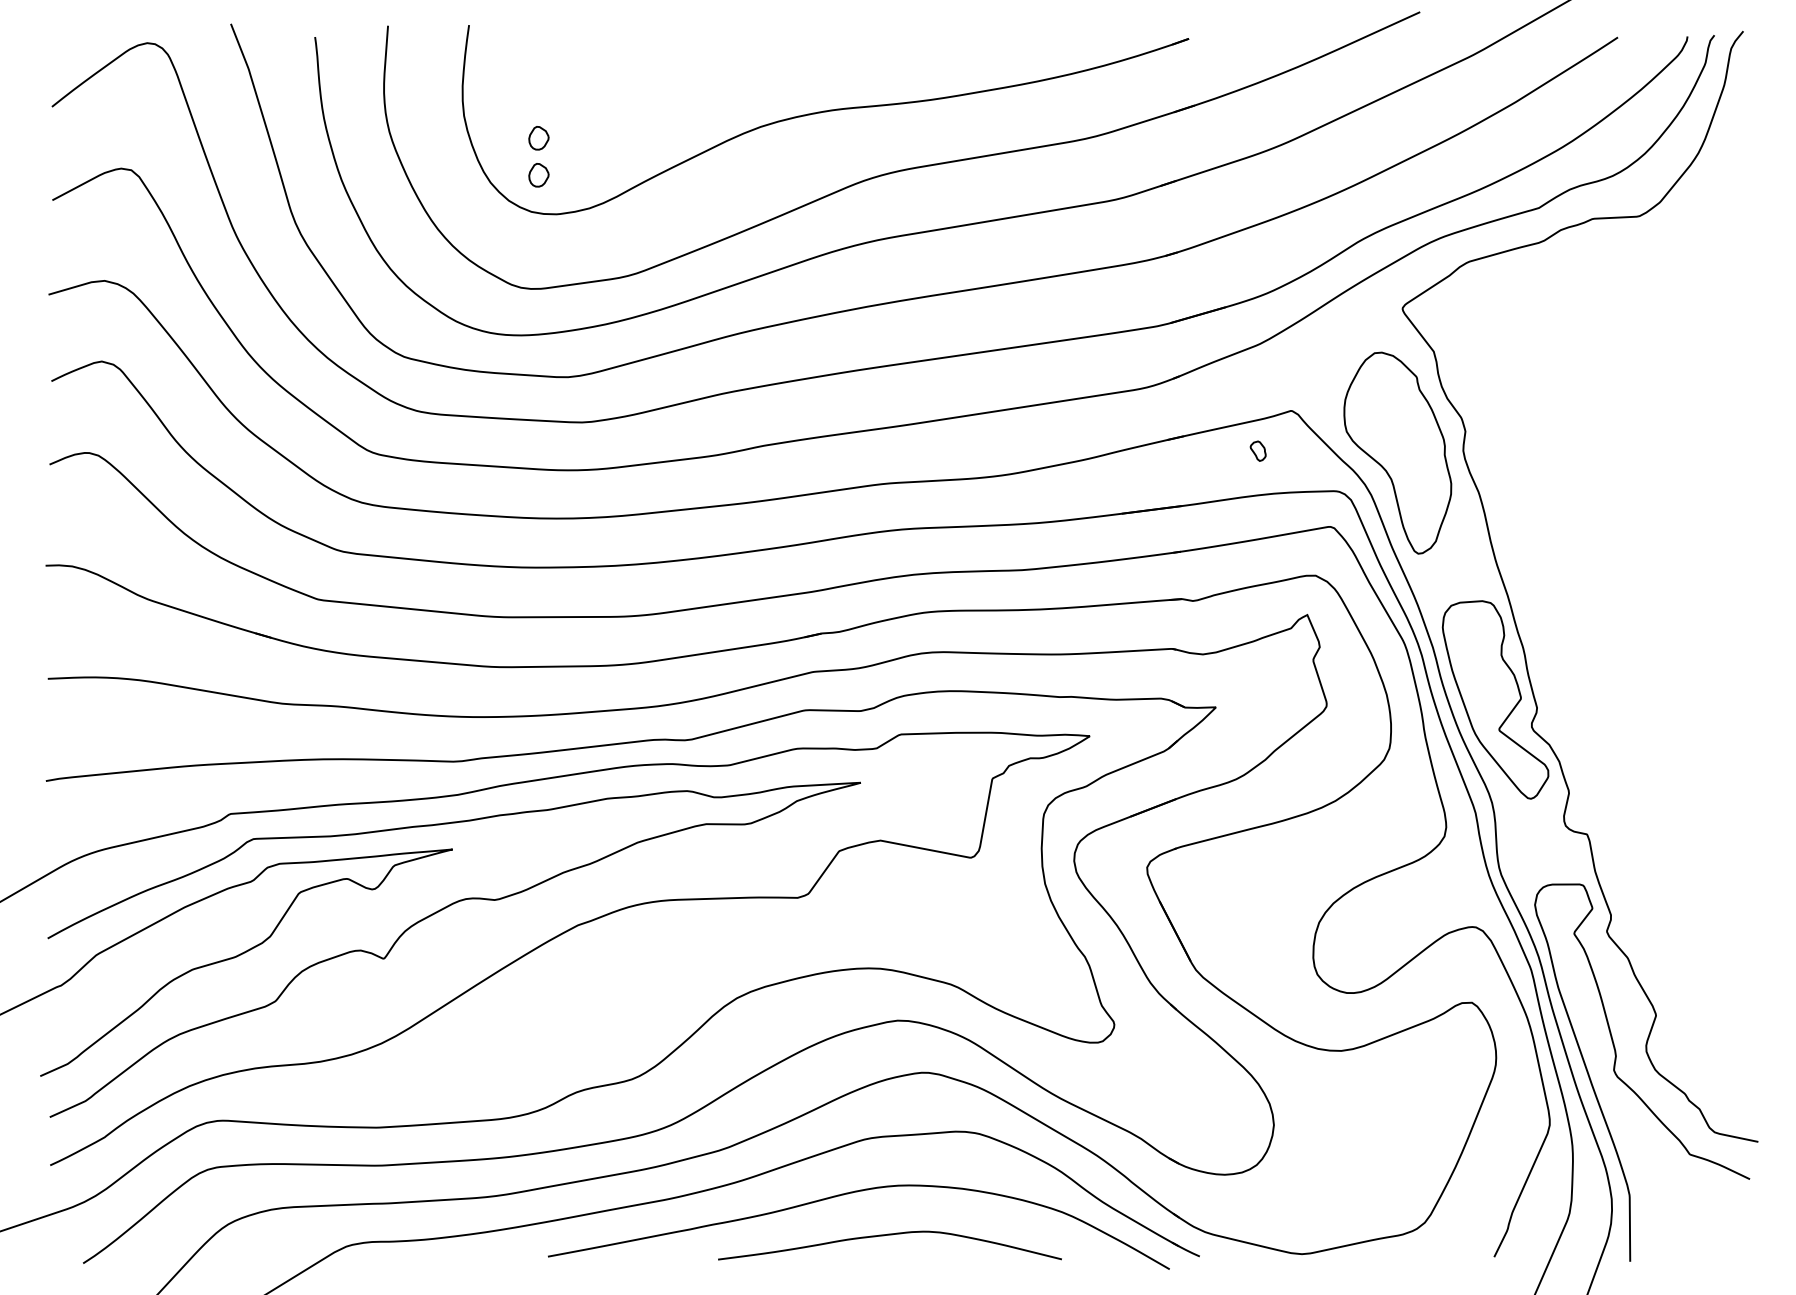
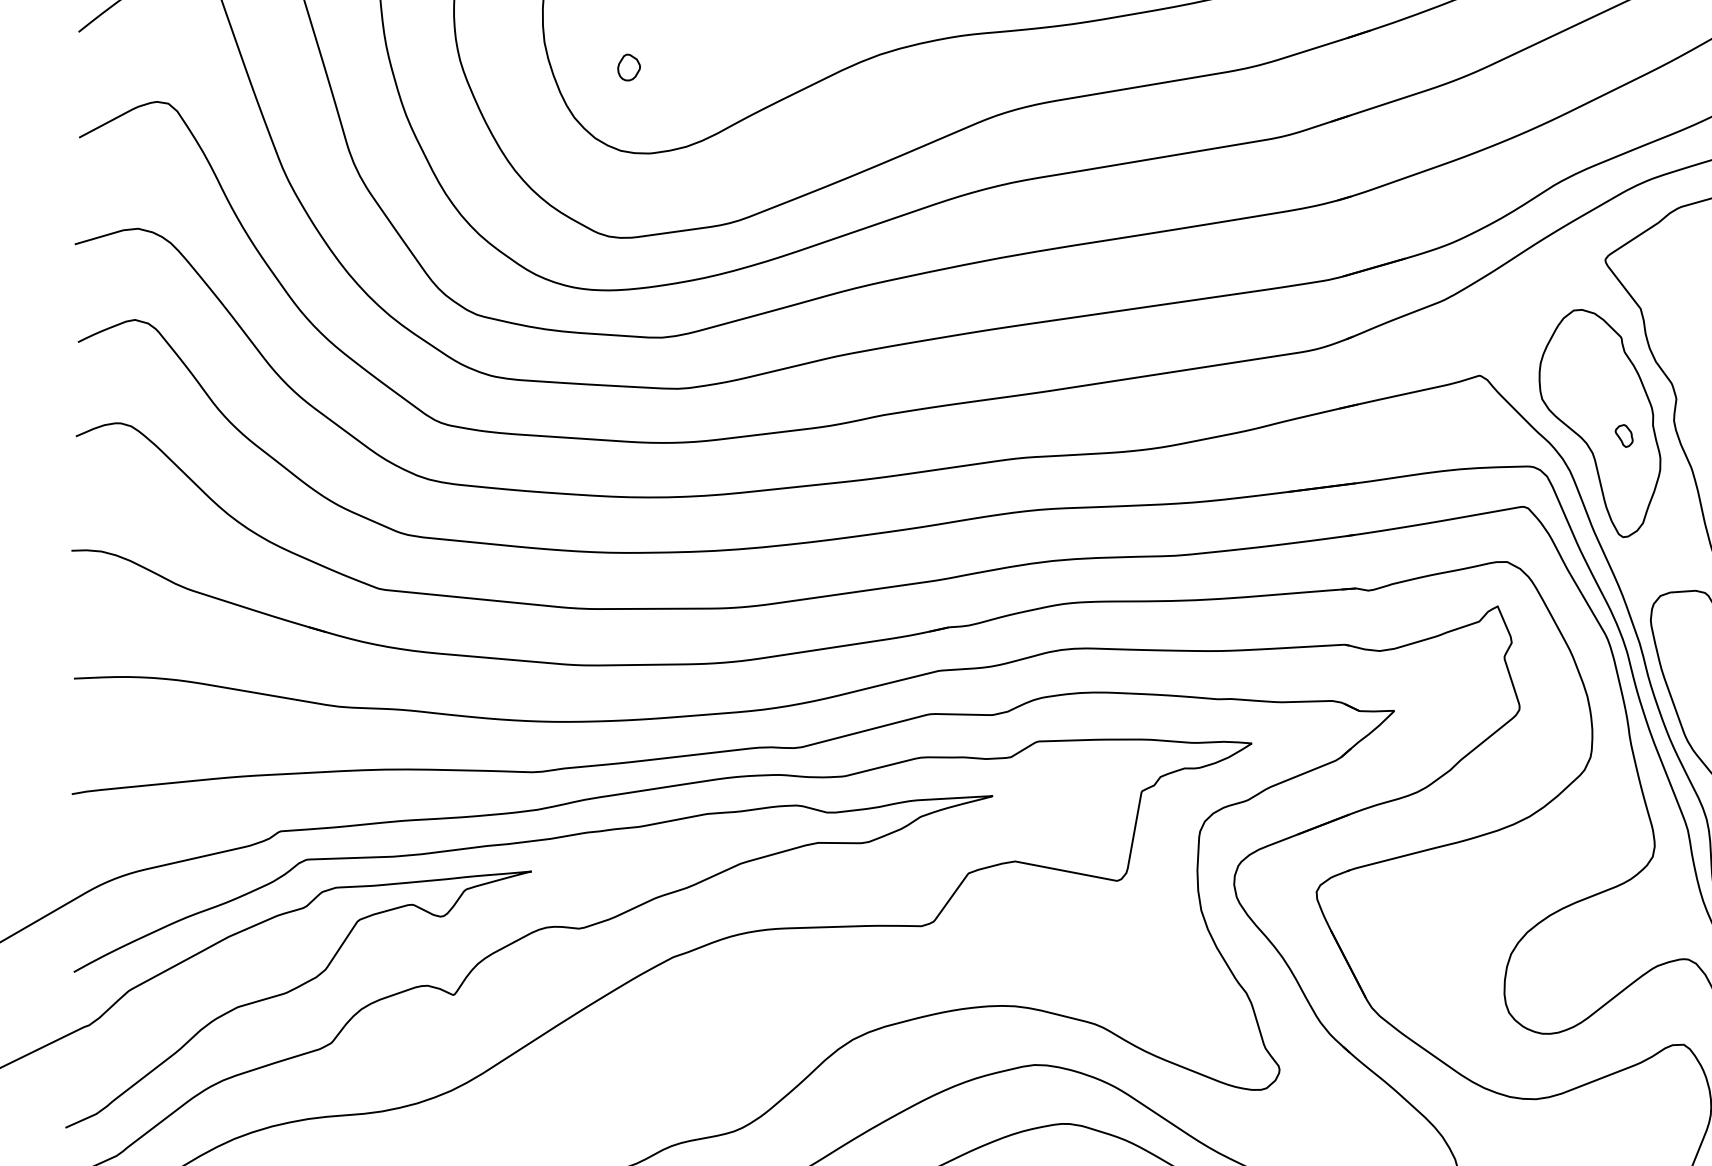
part: (538, 175) -> (628, 109), removed
part: (1257, 450) -> (1623, 435), moved

